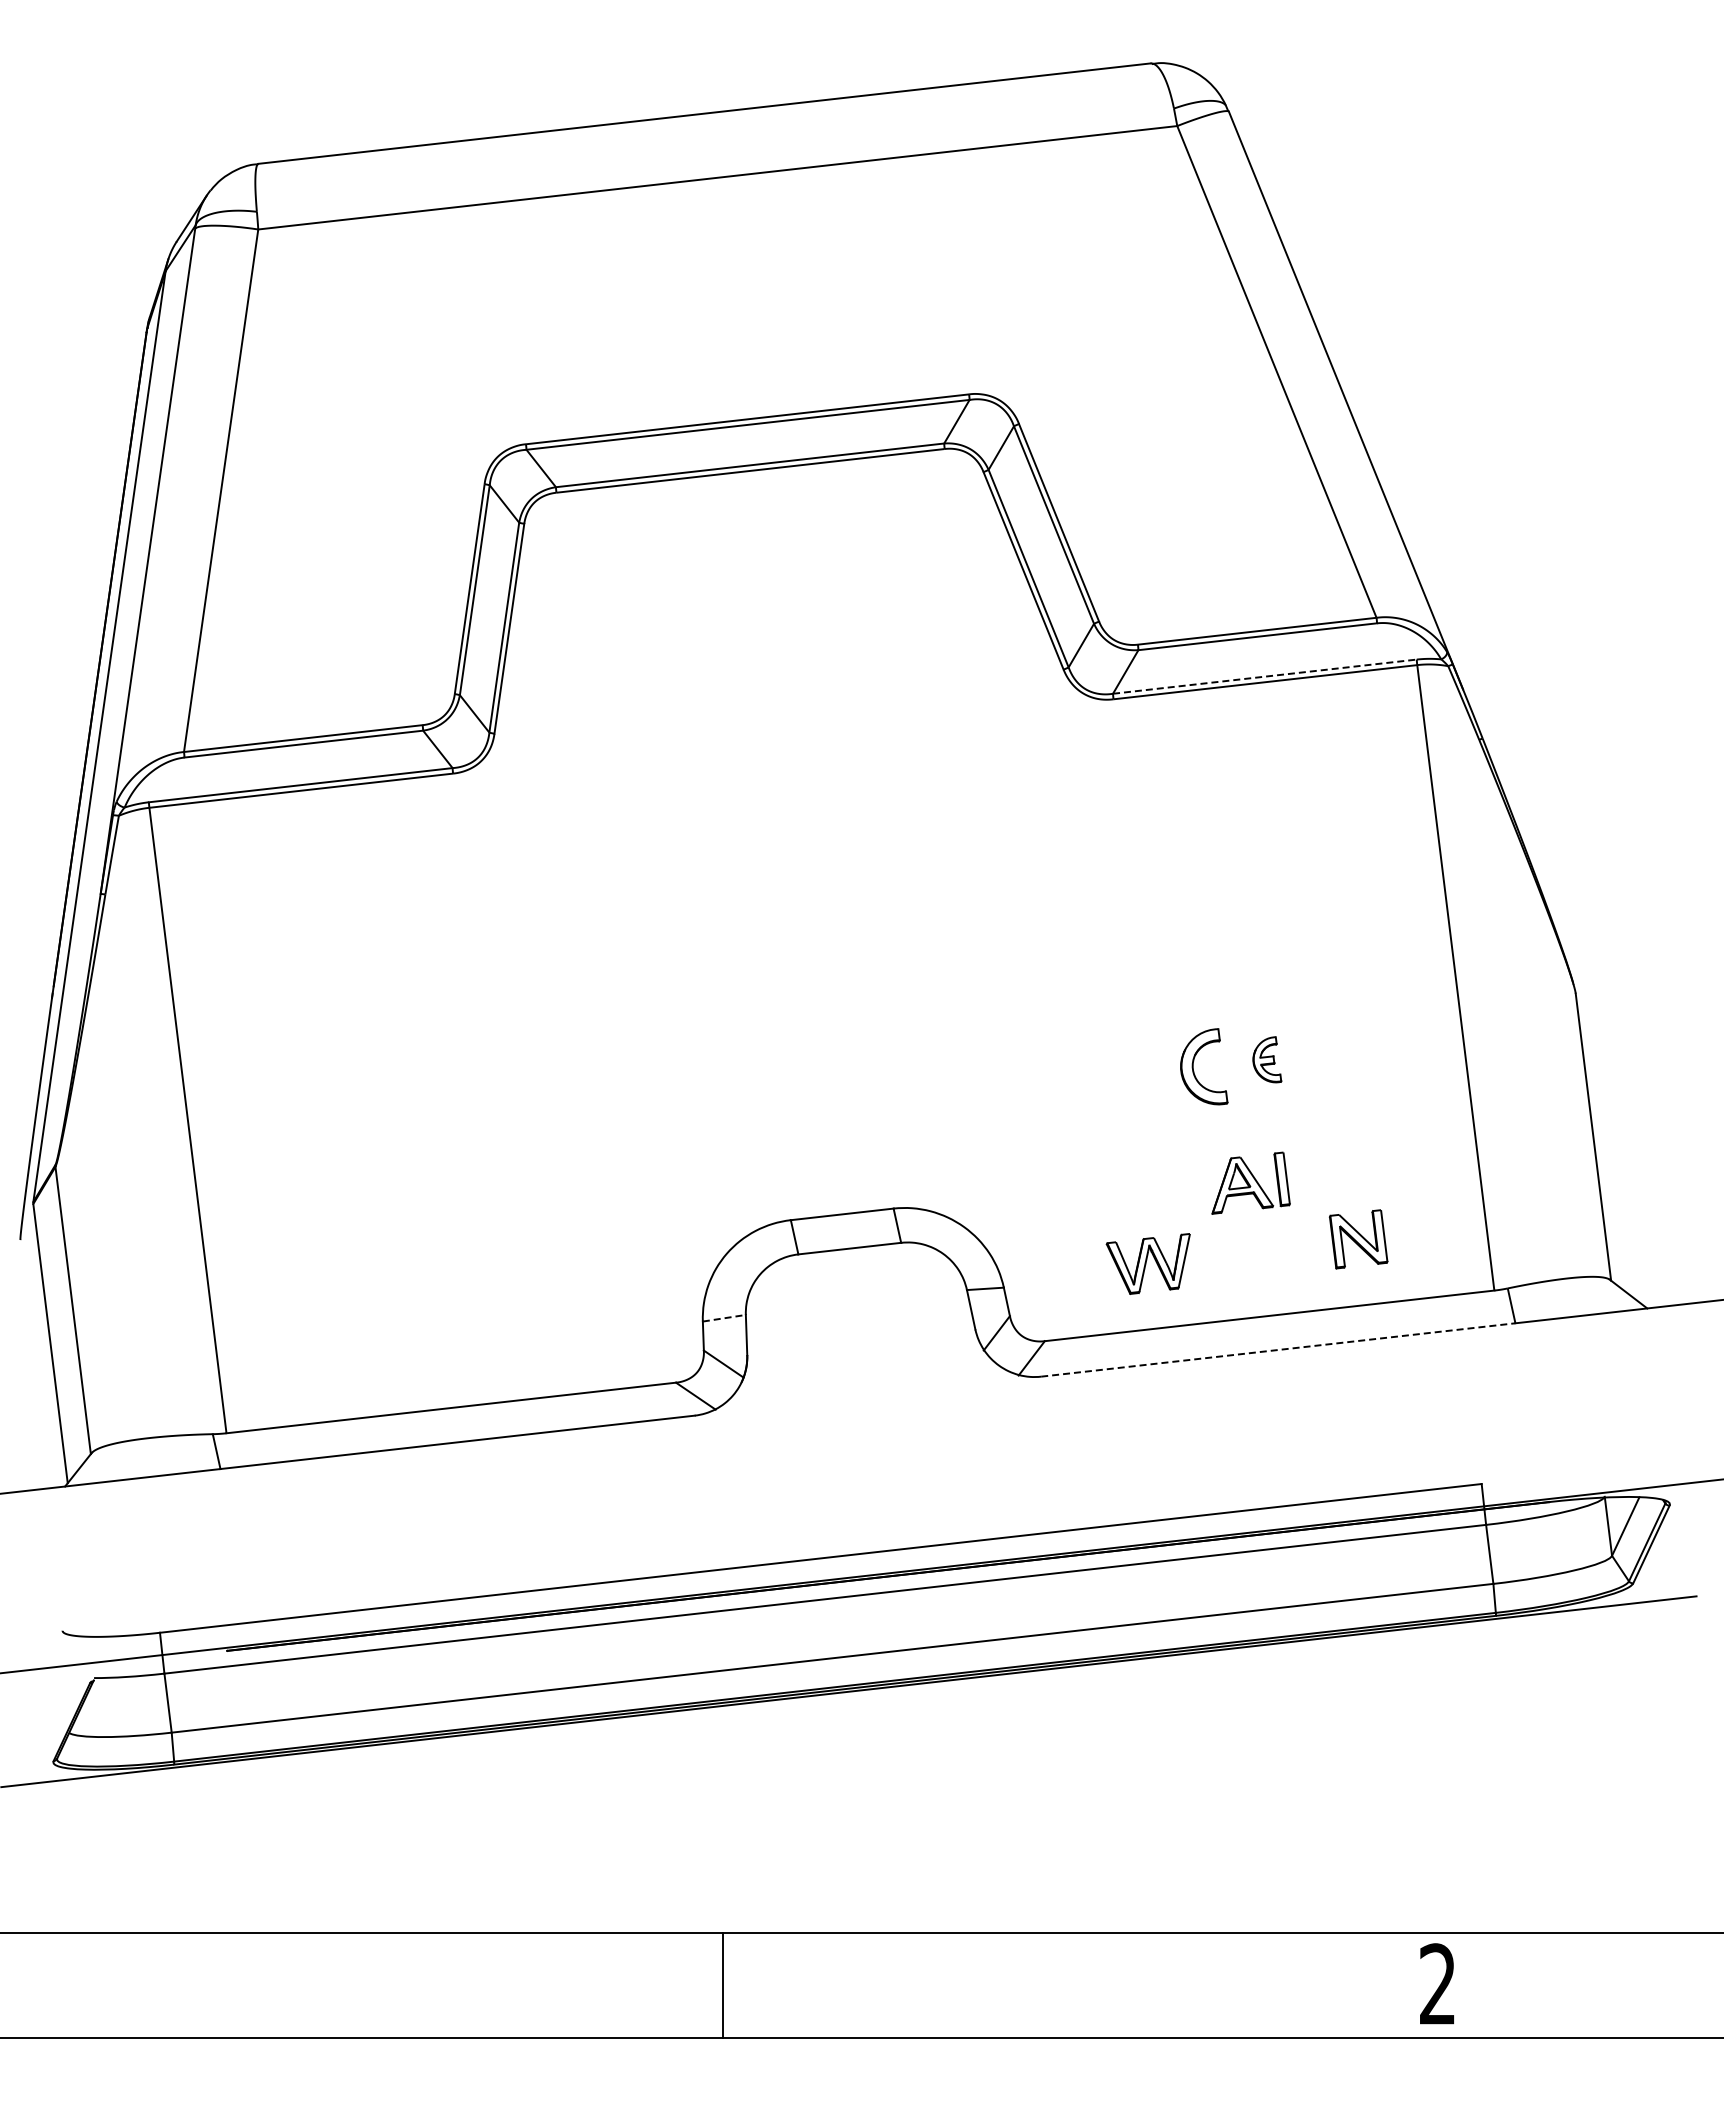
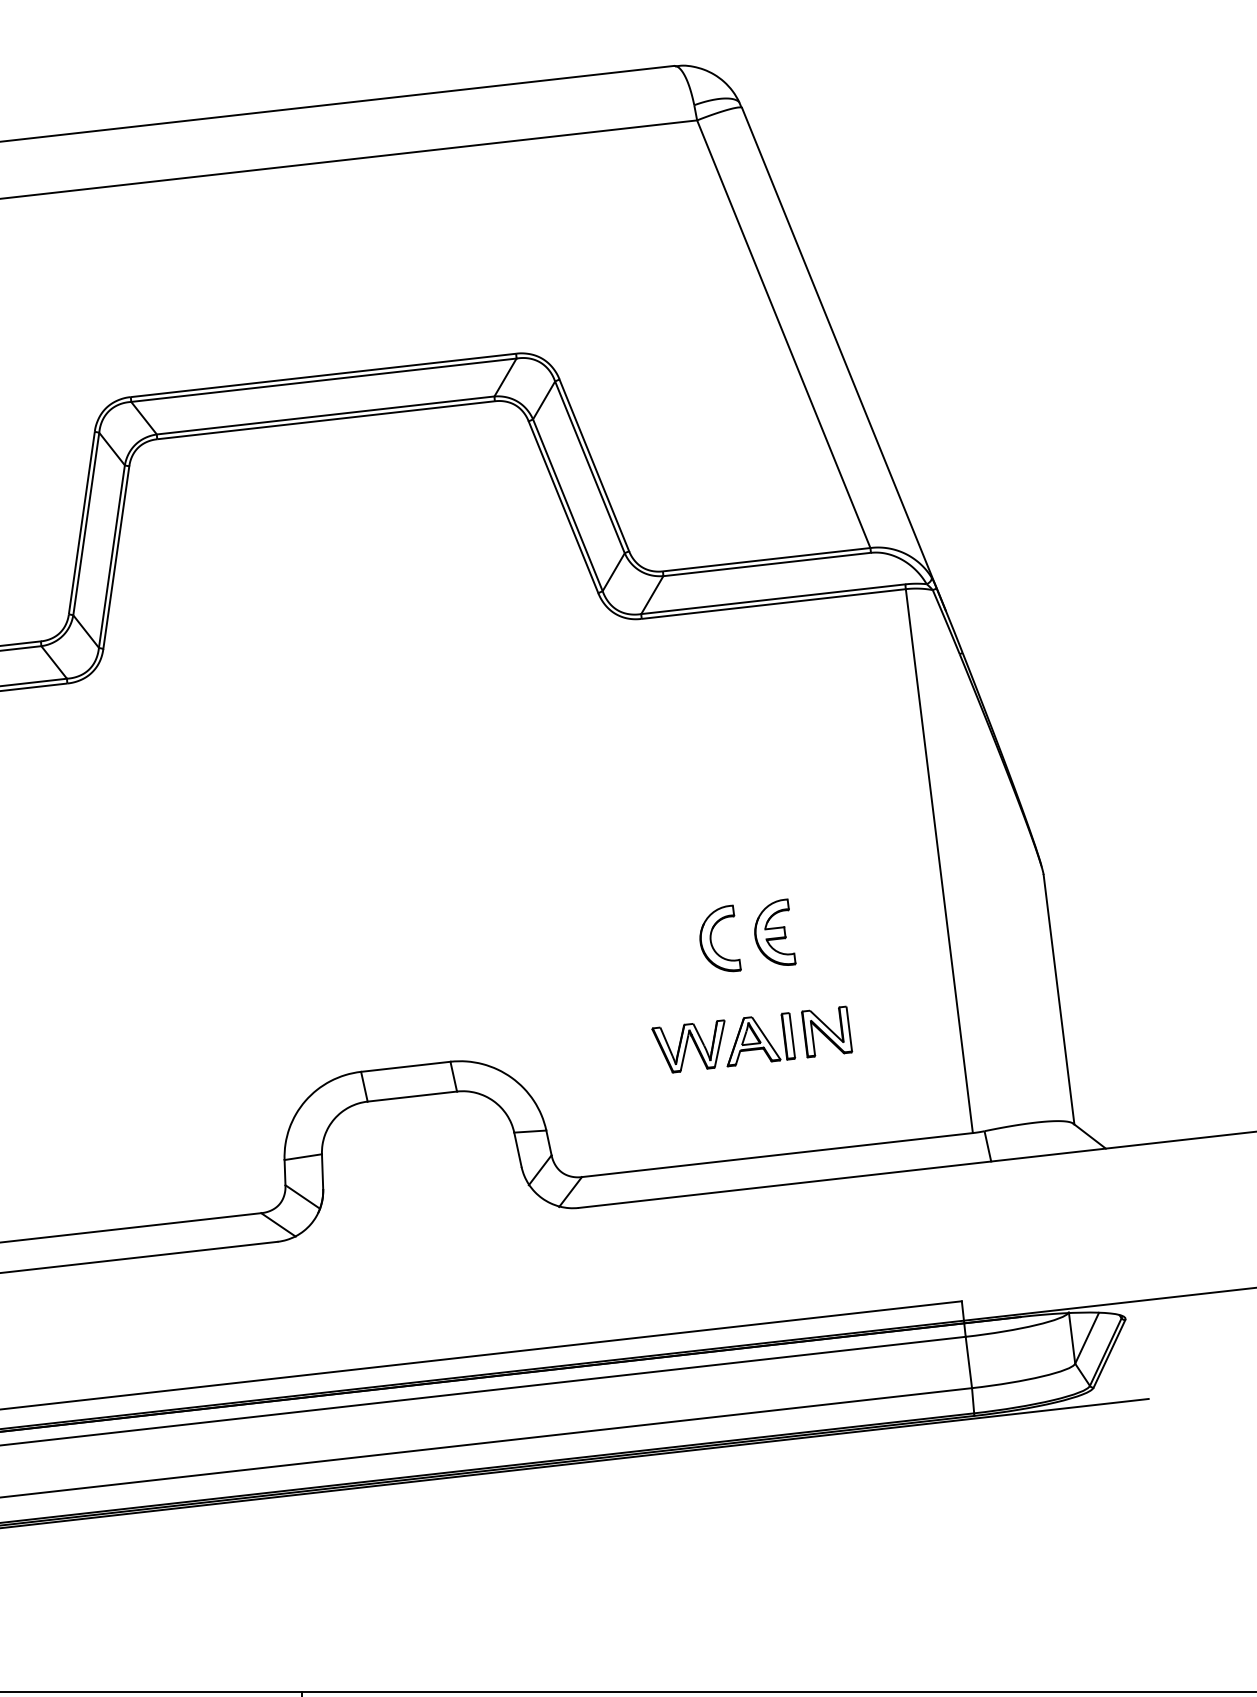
line: (1264, 676) -> (772, 599), dashed -> solid
part: (1267, 1059) -> (775, 932), size x1.67
part: (1358, 1239) -> (826, 1032), moved
part: (1147, 1263) -> (687, 1046), moved
line: (724, 1318) -> (303, 1157), dashed -> solid
line: (1278, 1349) -> (785, 1184), dashed -> solid

